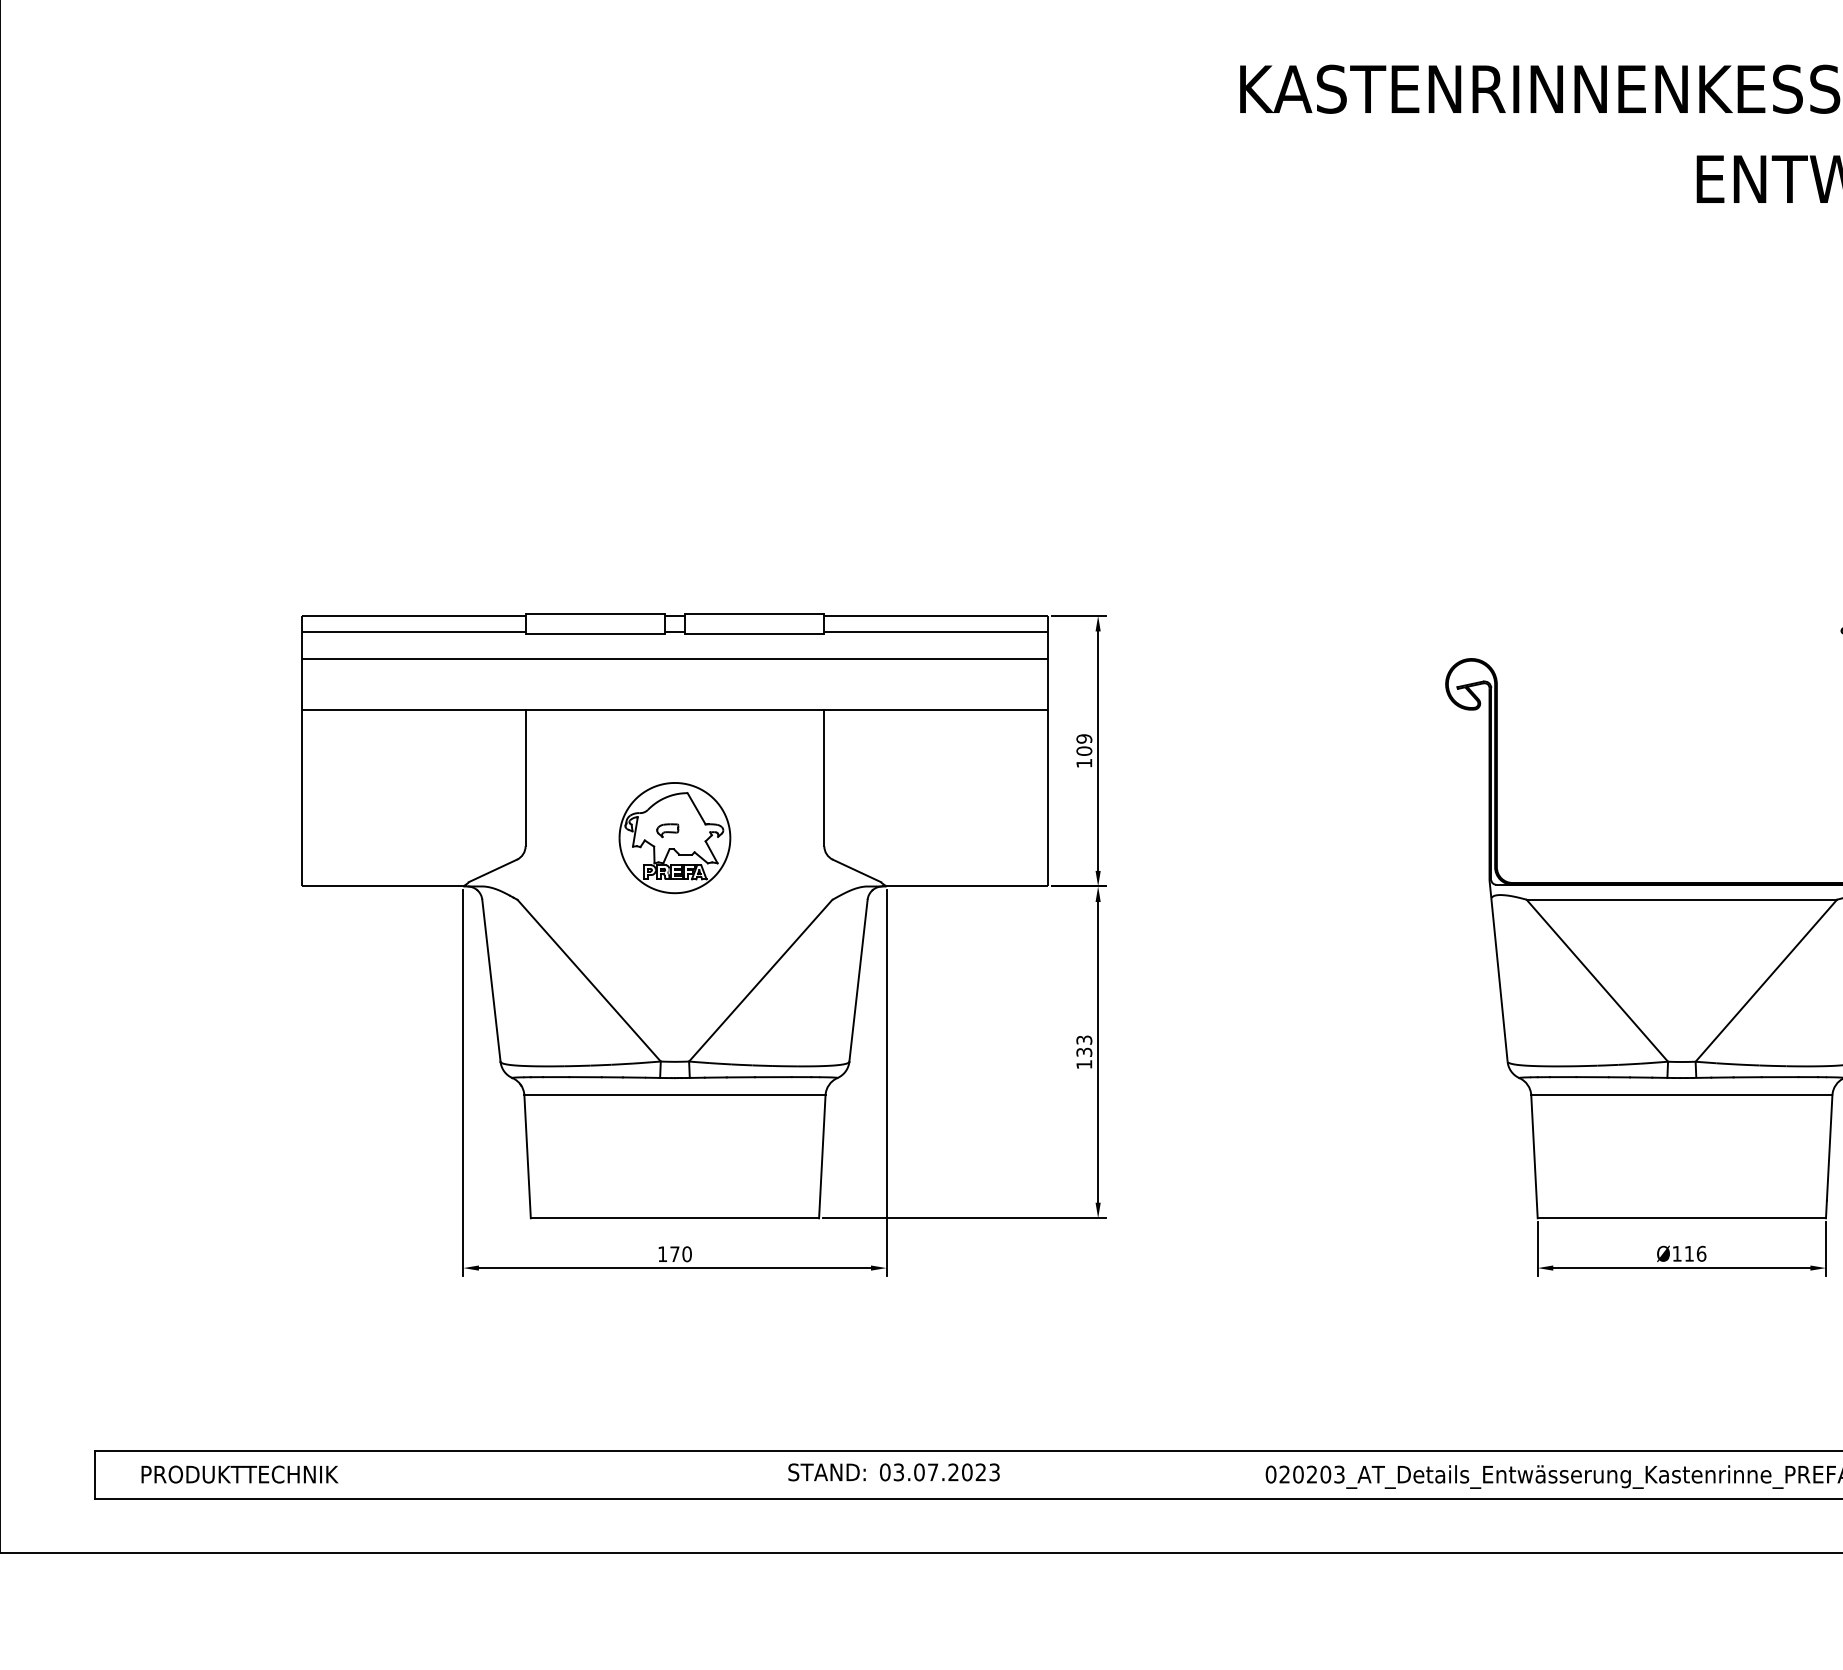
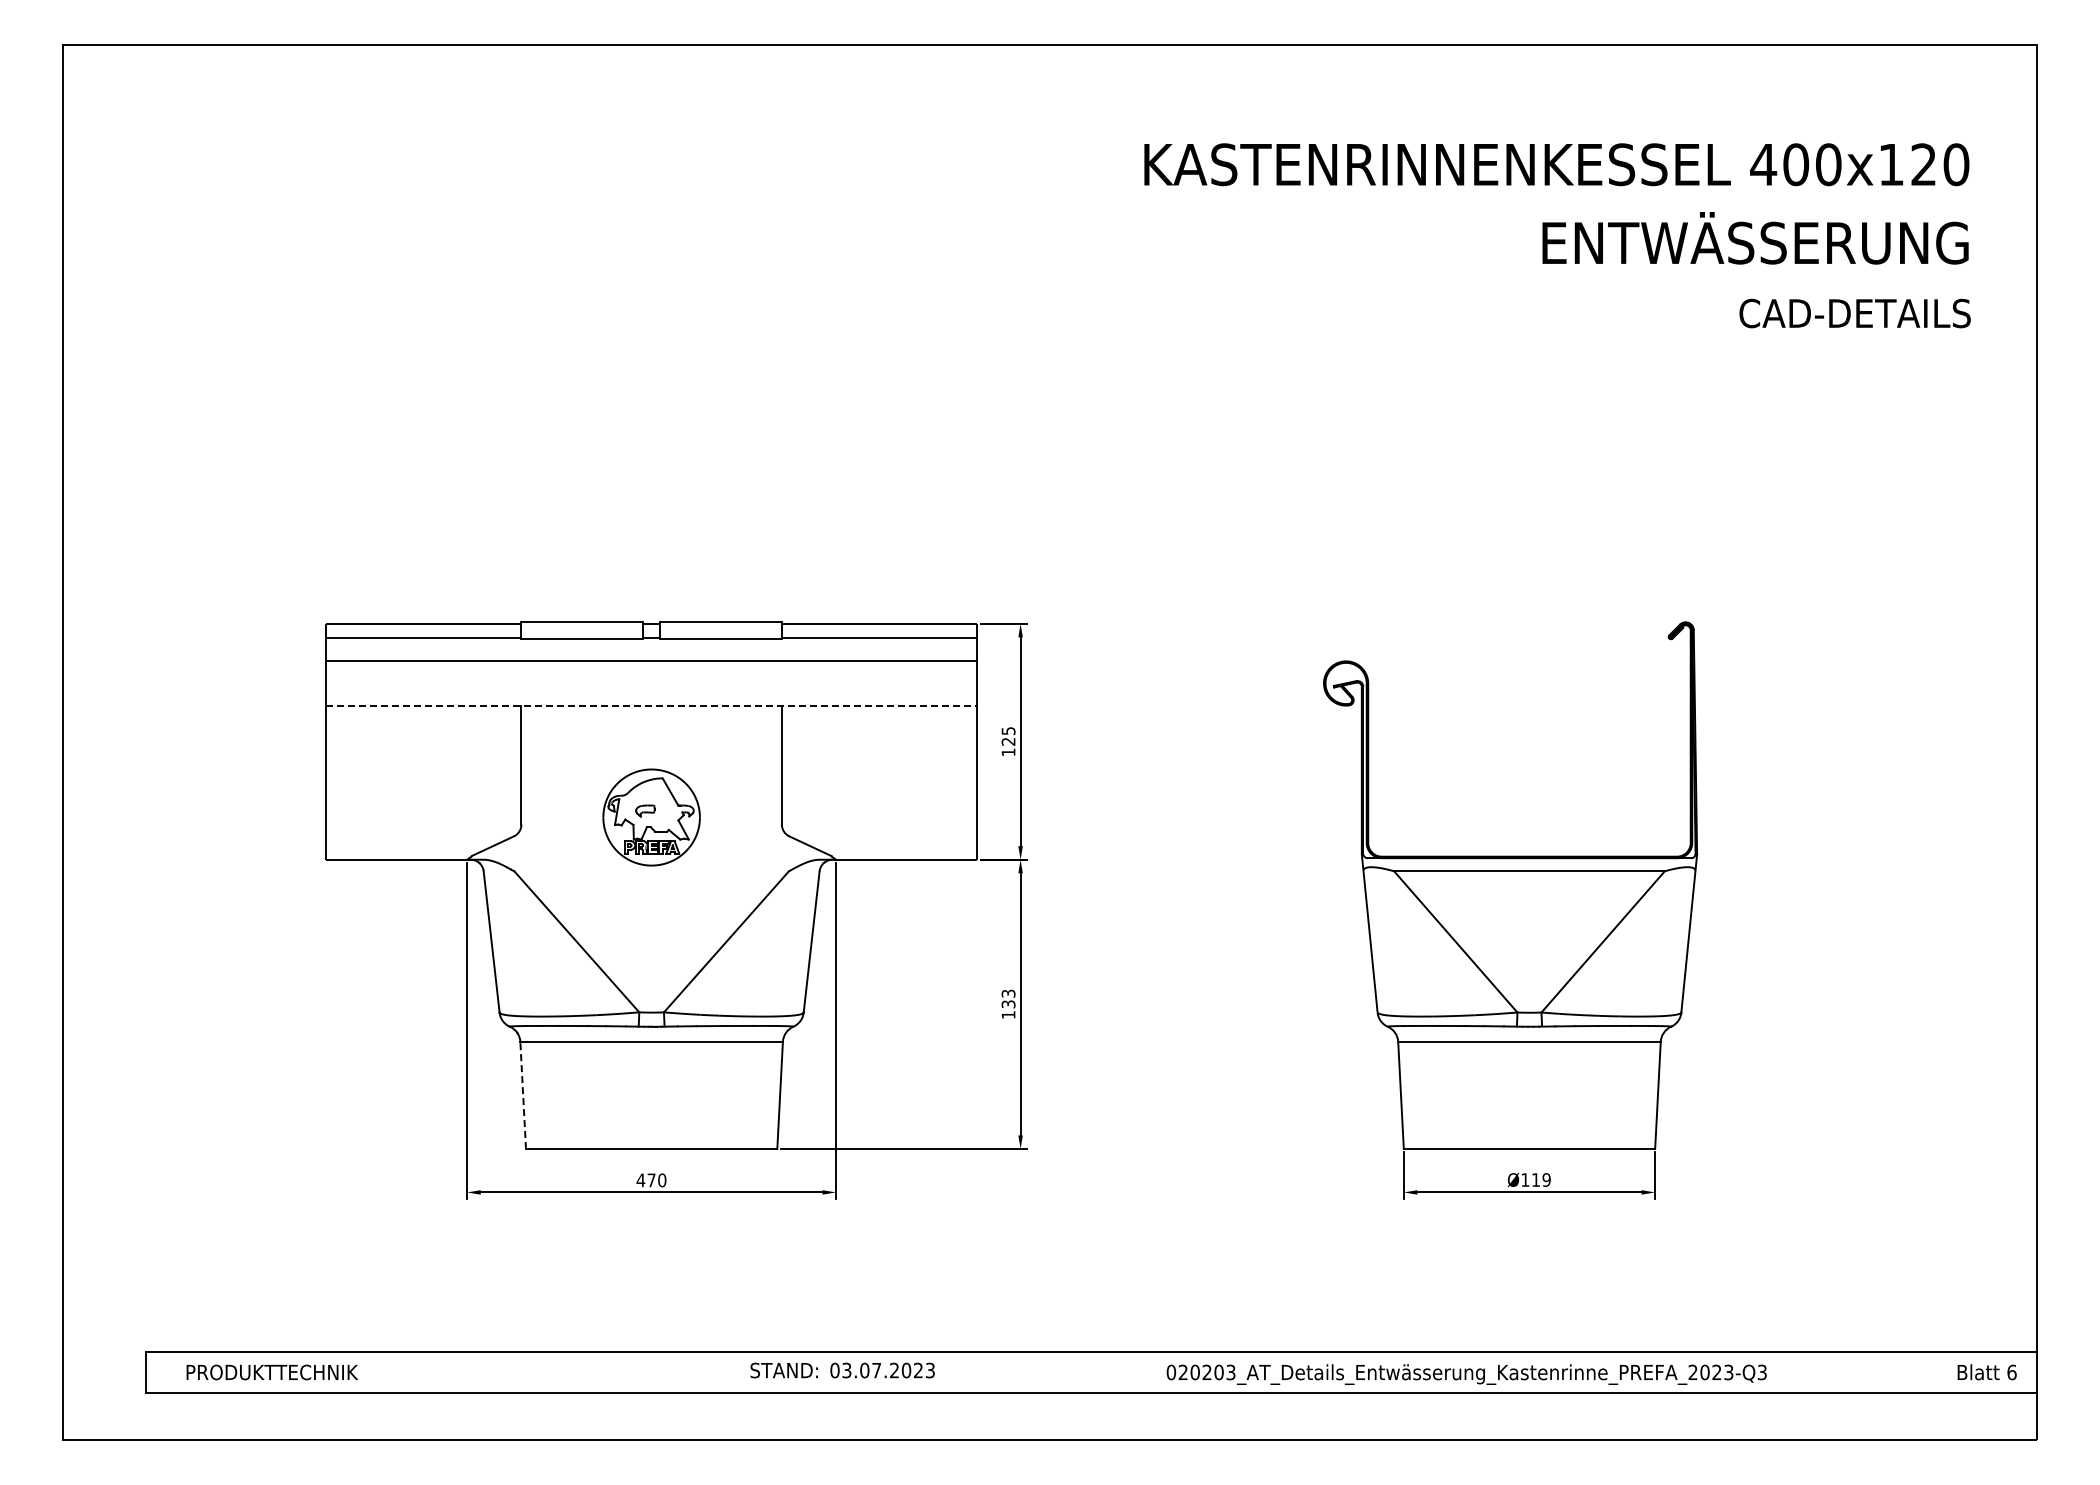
line: (674, 709) -> (651, 705), solid -> dashed
text: (1084, 745) -> (1008, 736), 109 -> 125
line: (527, 1156) -> (523, 1095), solid -> dashed
text: (1701, 1253) -> (1546, 1179), Ø116 -> Ø119
text: (662, 1254) -> (640, 1180), 170 -> 470

